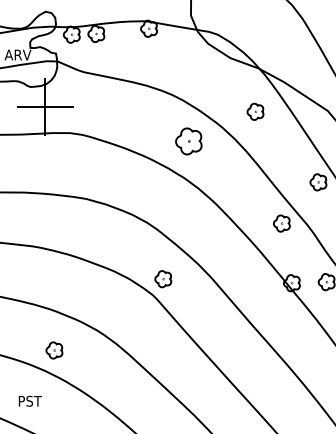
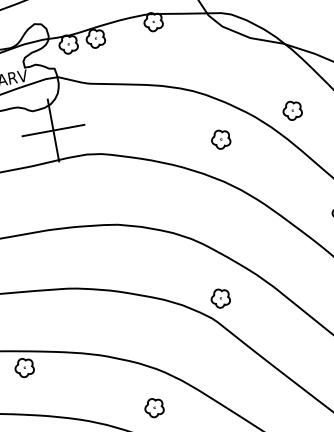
part: (255, 111) -> (292, 110), moved
part: (188, 141) -> (220, 139), size x0.62
part: (54, 350) -> (154, 407), moved

